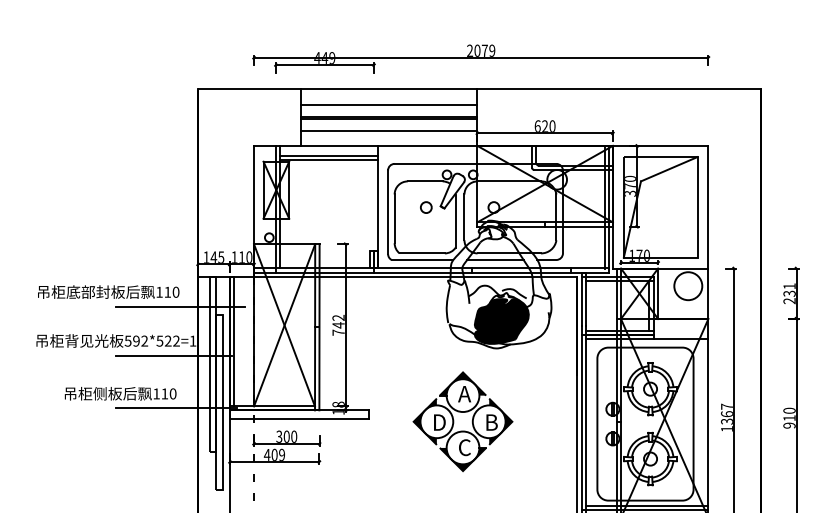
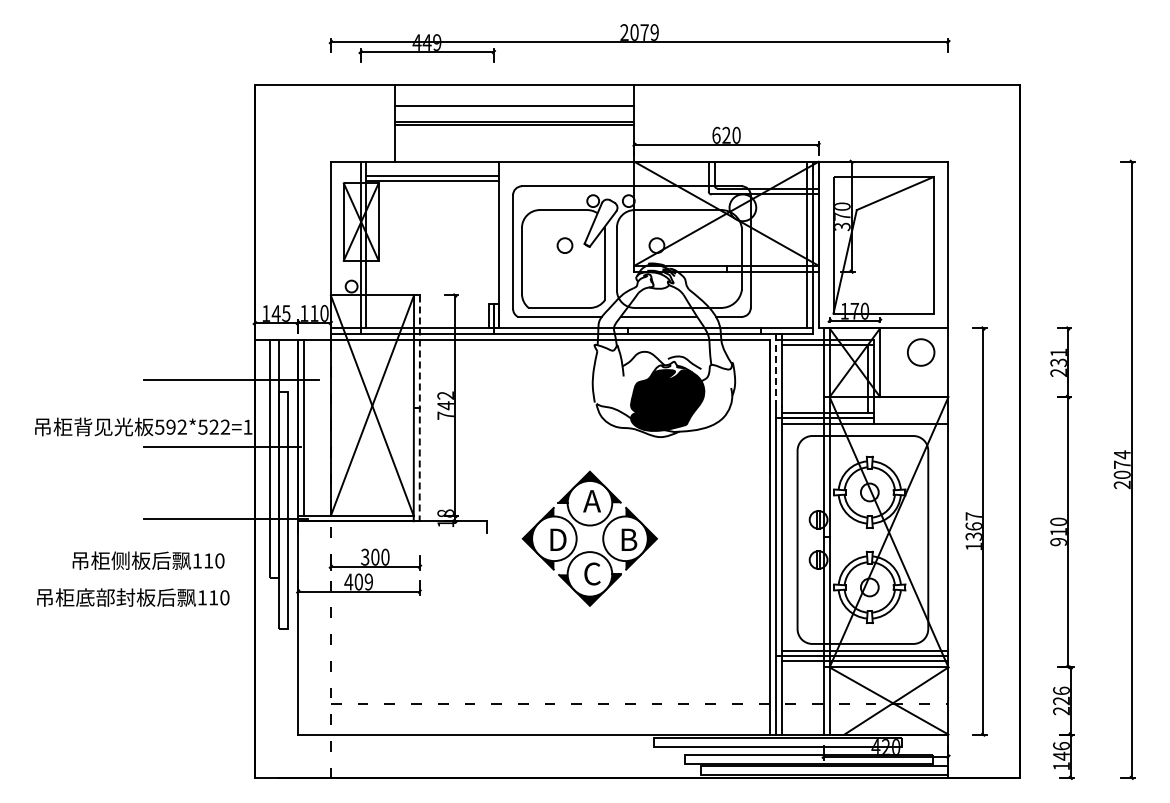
line: (388, 130) -> (513, 141), removed
circle: (688, 286) -> (921, 352), size x0.7
text: (108, 292) -> (133, 597), moved
line: (581, 298) -> (776, 369), solid -> dashed
line: (319, 327) -> (419, 408), solid -> dashed
text: (120, 393) -> (148, 560), moved
part: (462, 412) -> (589, 526), moved
line: (299, 419) -> (392, 533), removed

